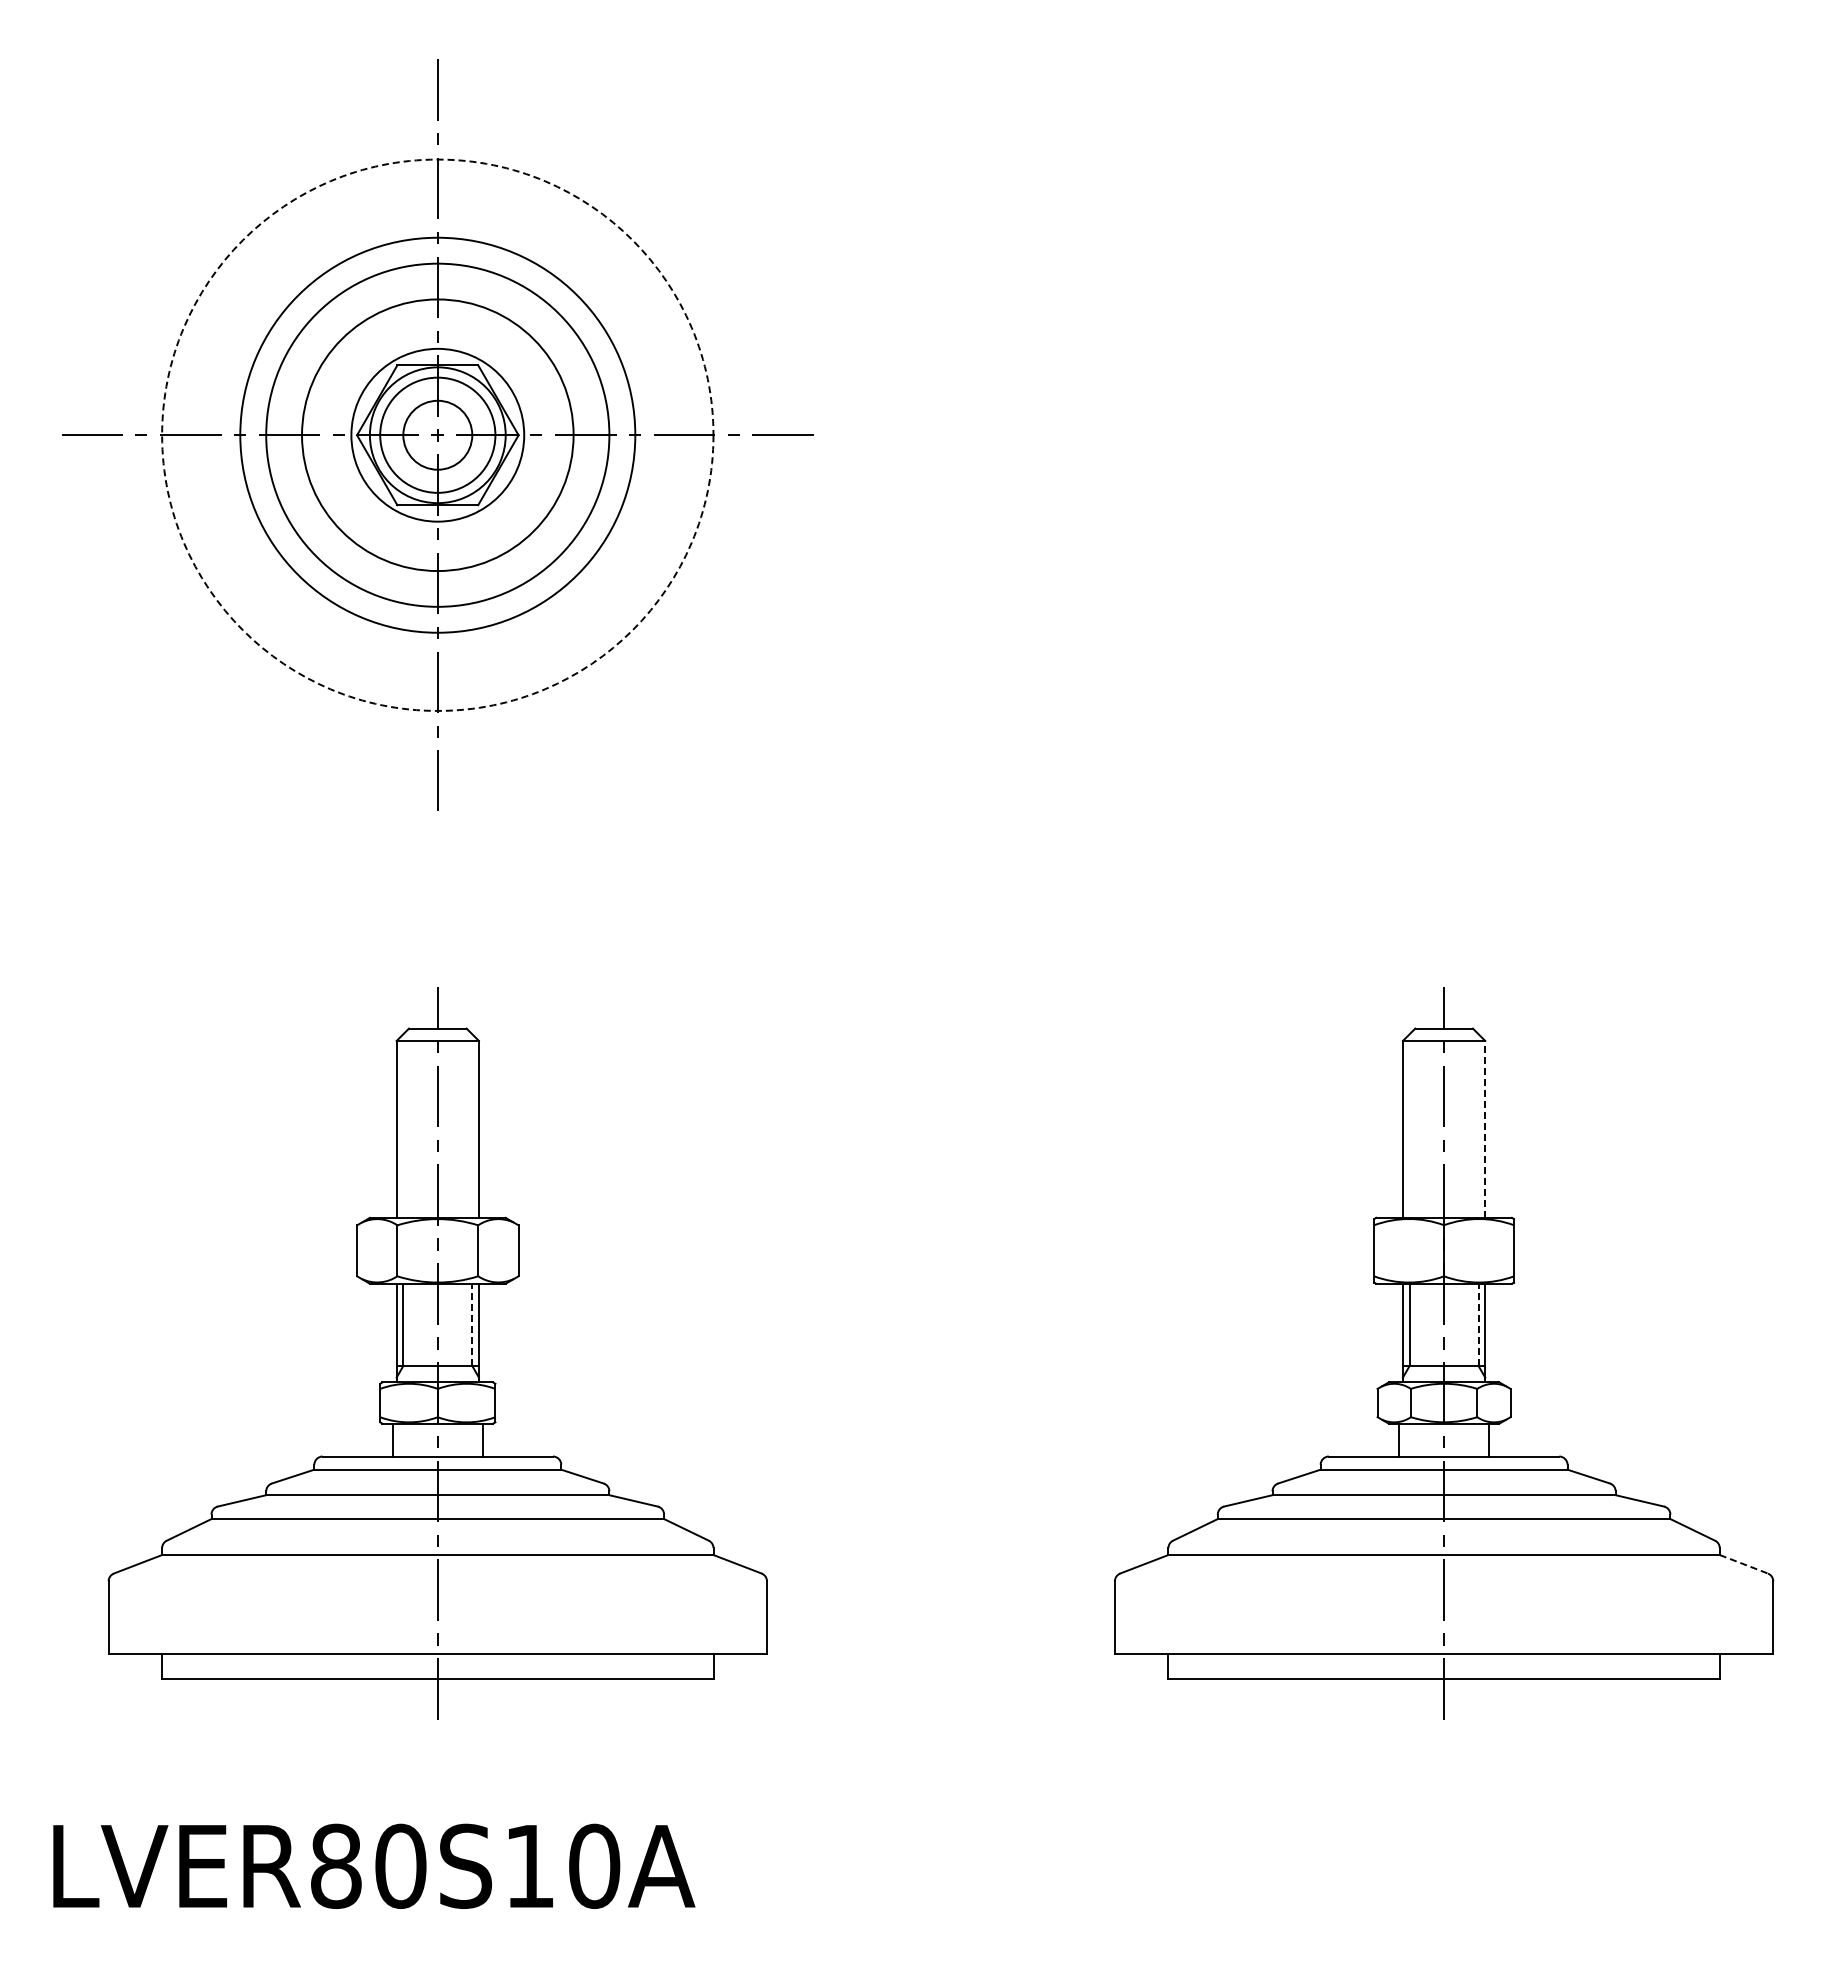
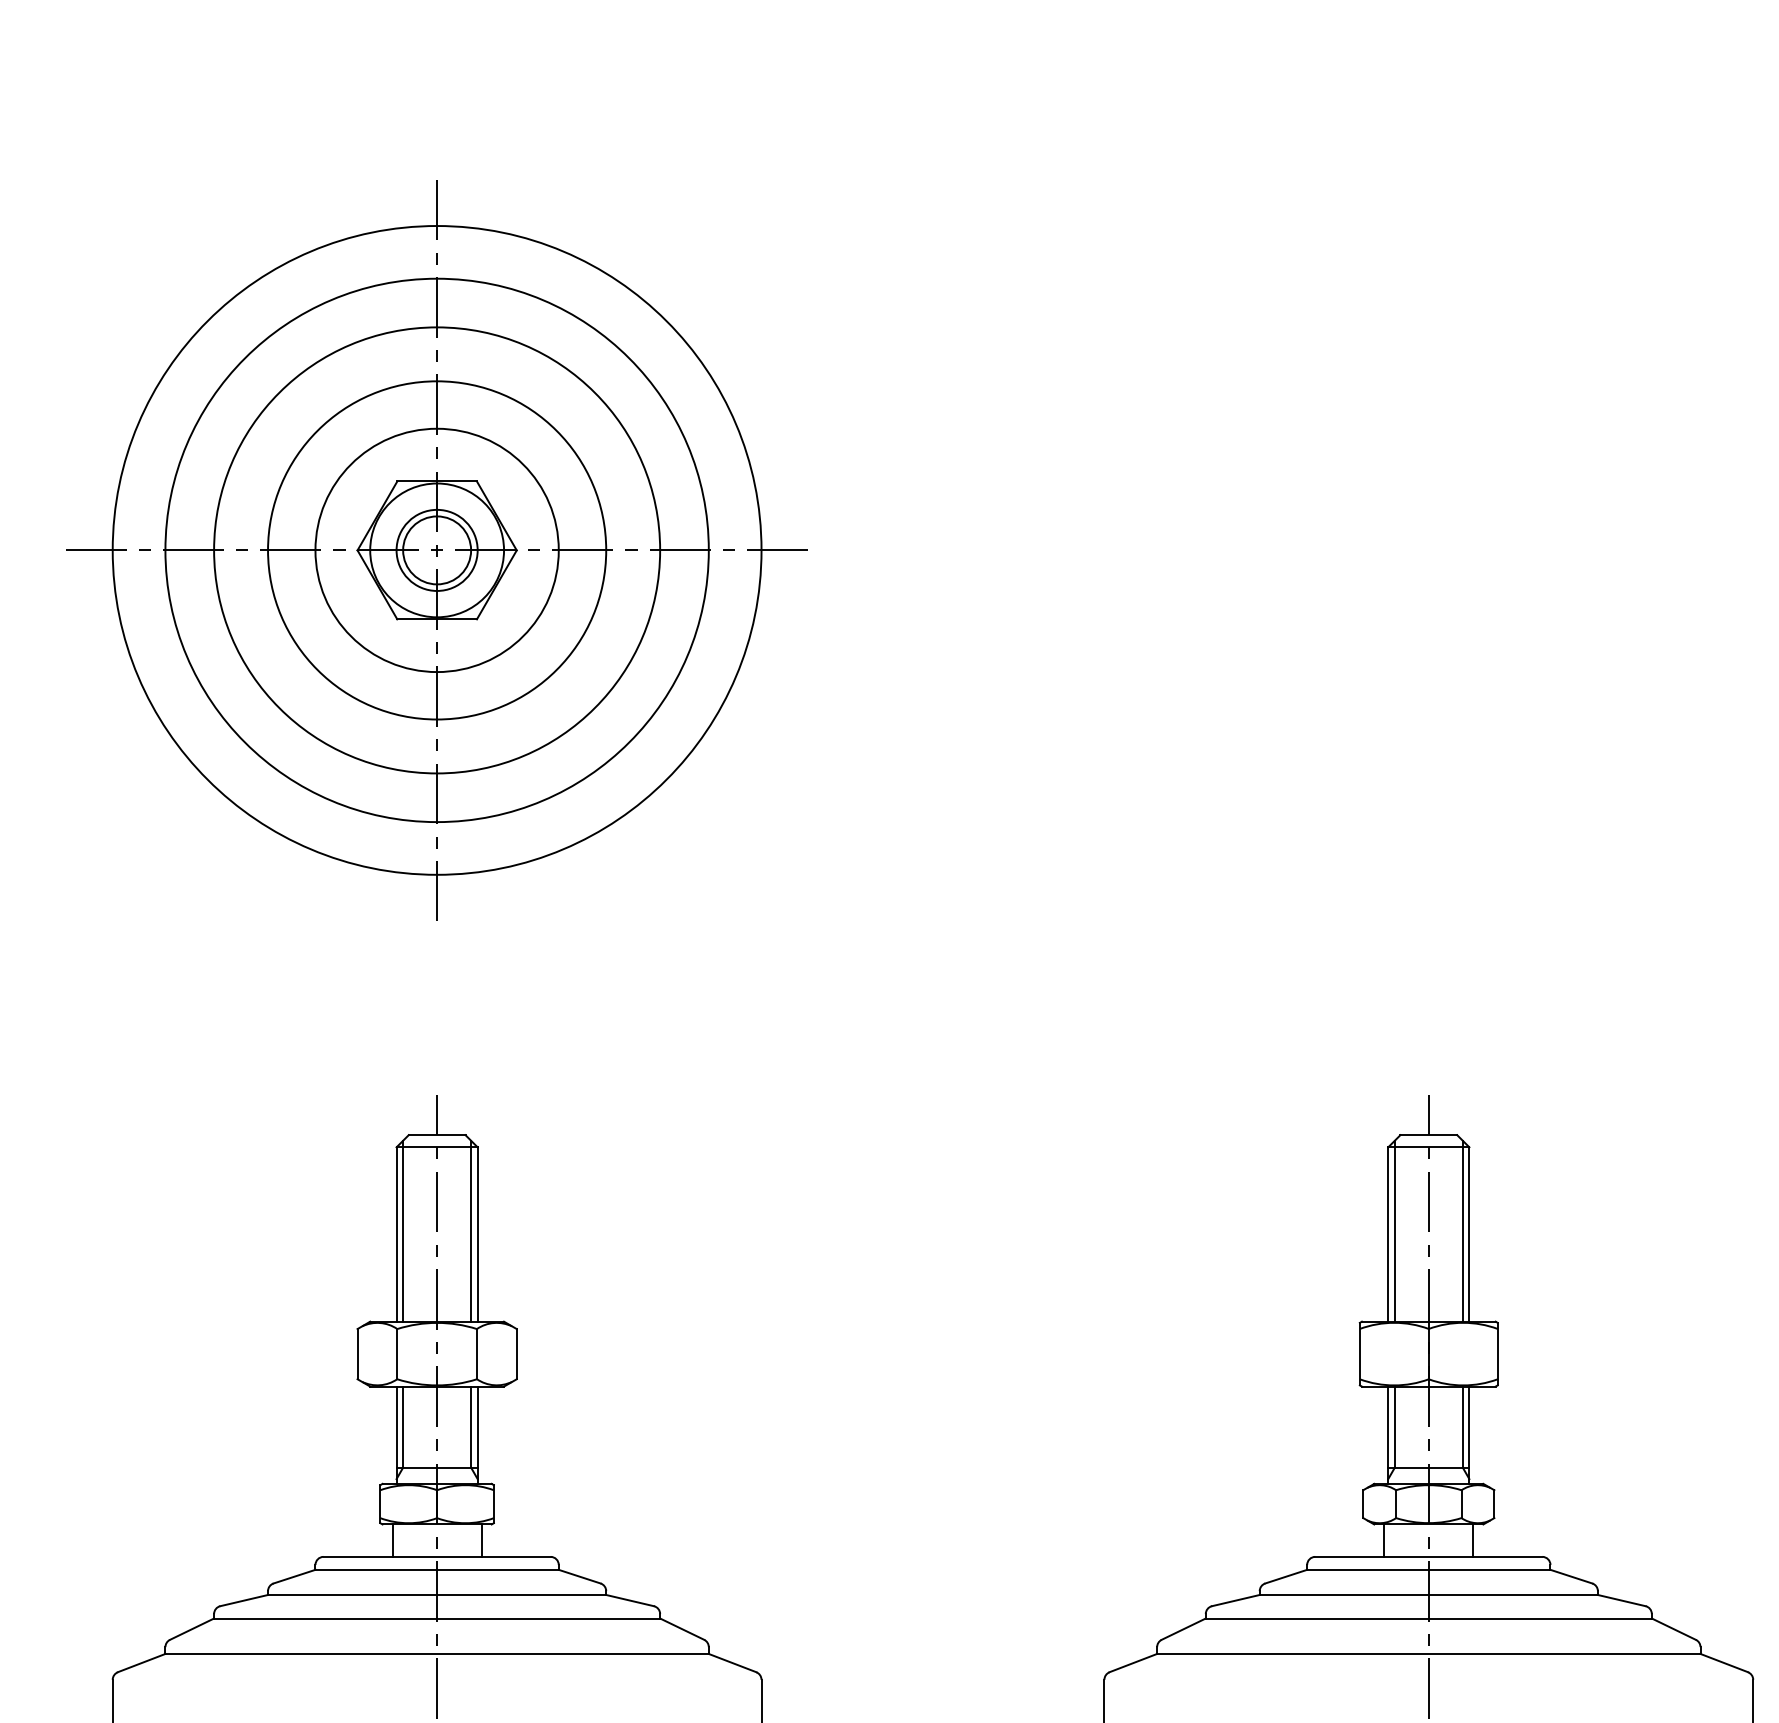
circle: (437, 434) -> (436, 549), dashed -> solid
circle: (437, 434) -> (436, 549), size x1.43
circle: (437, 434) -> (436, 549), size x1.67
circle: (437, 435) -> (436, 550), size x0.71
circle: (437, 435) -> (436, 550), size x1.67
line: (403, 1125) -> (403, 1230), added
line: (472, 1125) -> (471, 1230), added
line: (1409, 1125) -> (1394, 1230), added
line: (1478, 1125) -> (1462, 1230), added
line: (1485, 1128) -> (1469, 1233), dashed -> solid
line: (472, 1324) -> (471, 1426), dashed -> solid
line: (1478, 1324) -> (1462, 1426), dashed -> solid
line: (1743, 1564) -> (1723, 1663), dashed -> solid

